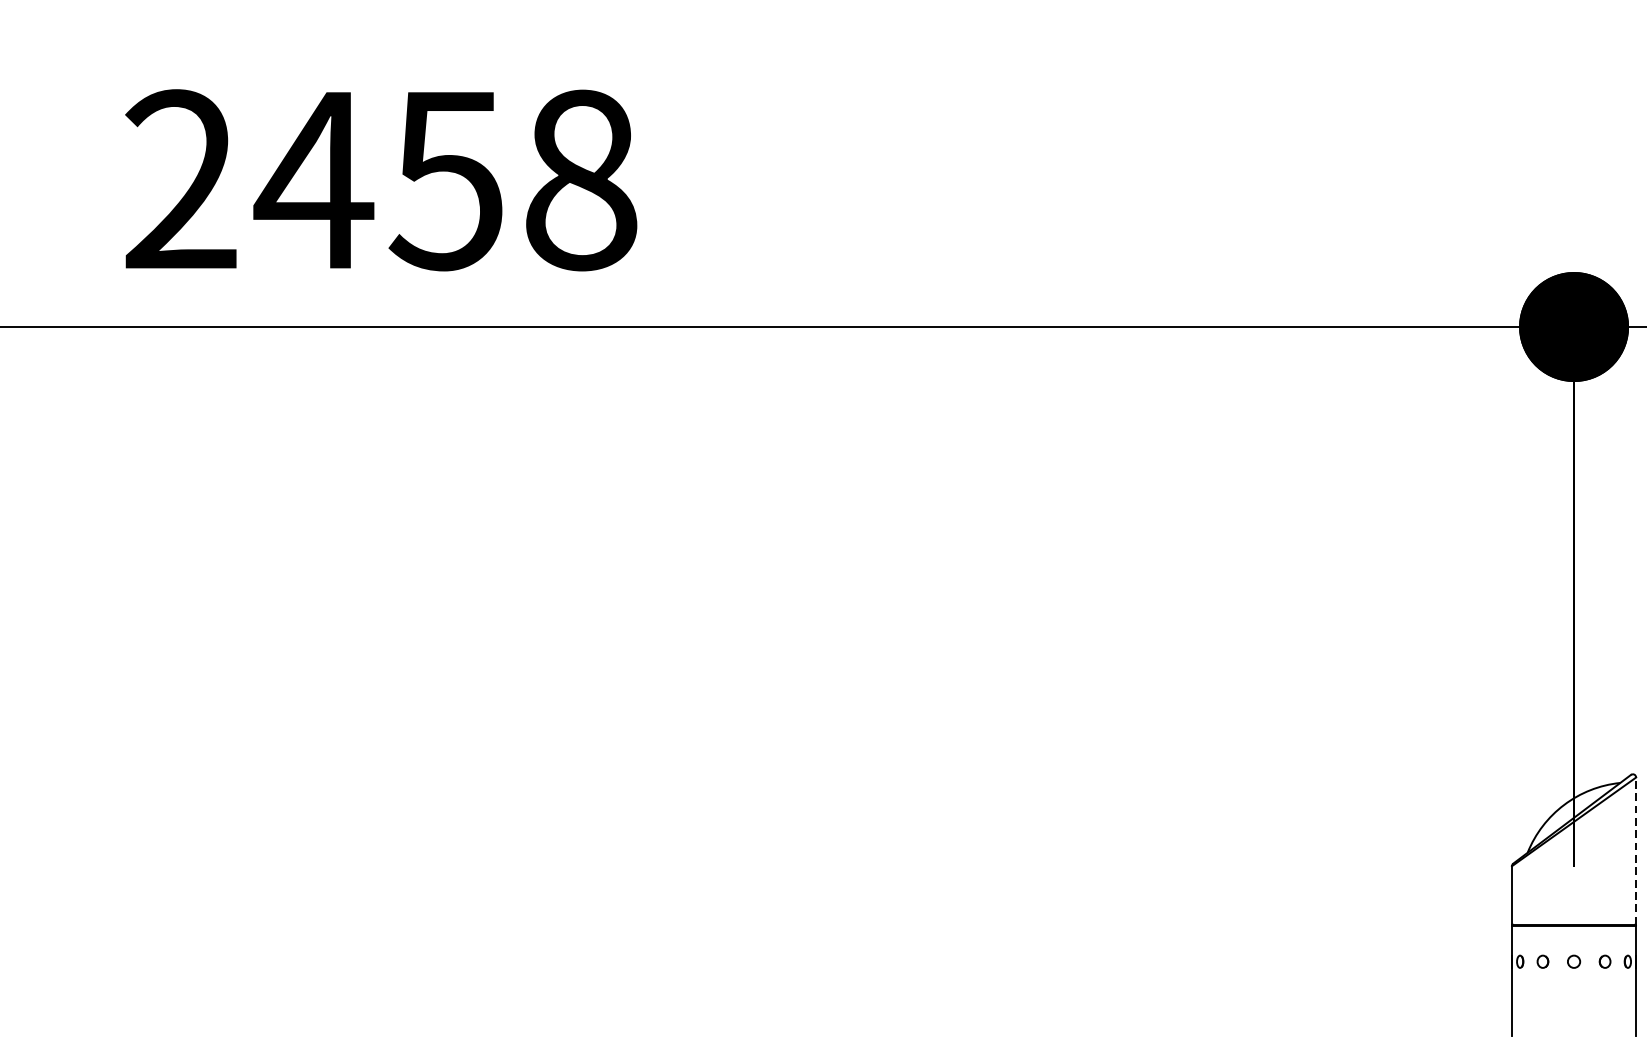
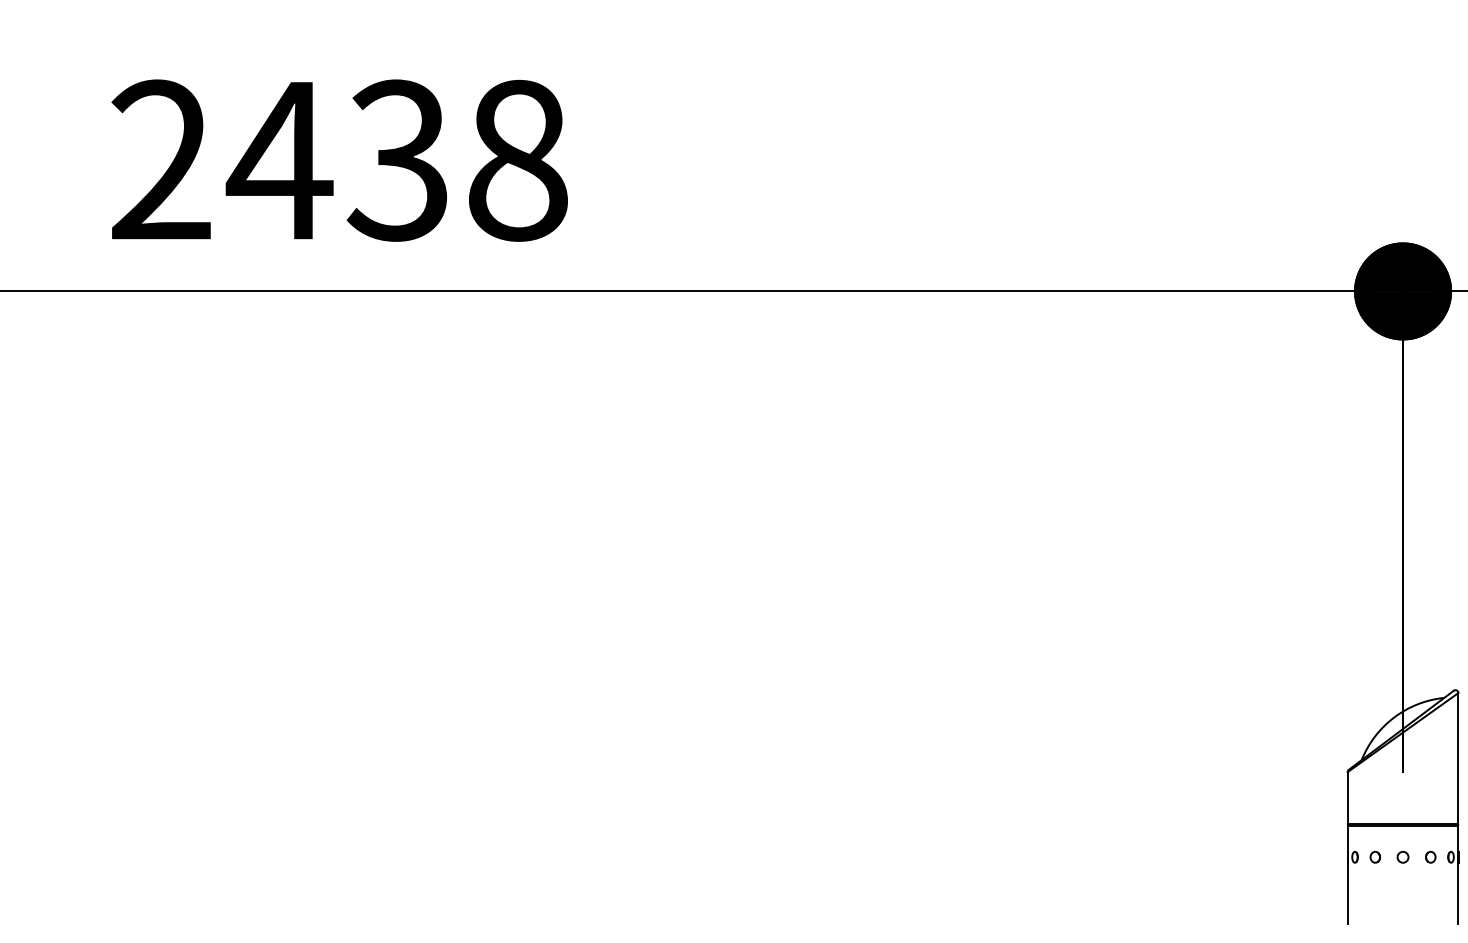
text: (444, 180) -> (396, 160), 2458 -> 2438
line: (1636, 850) -> (1458, 758), dashed -> solid

